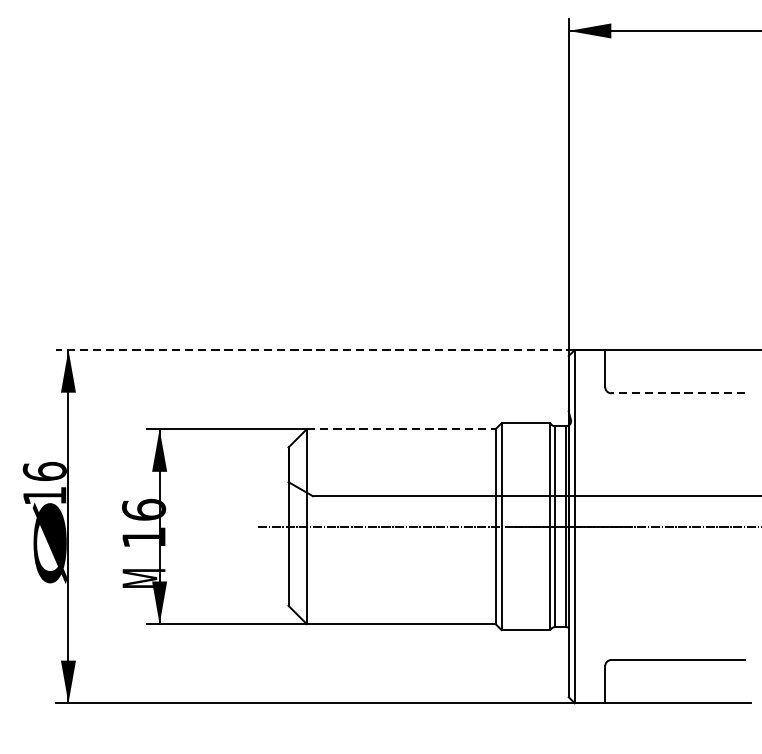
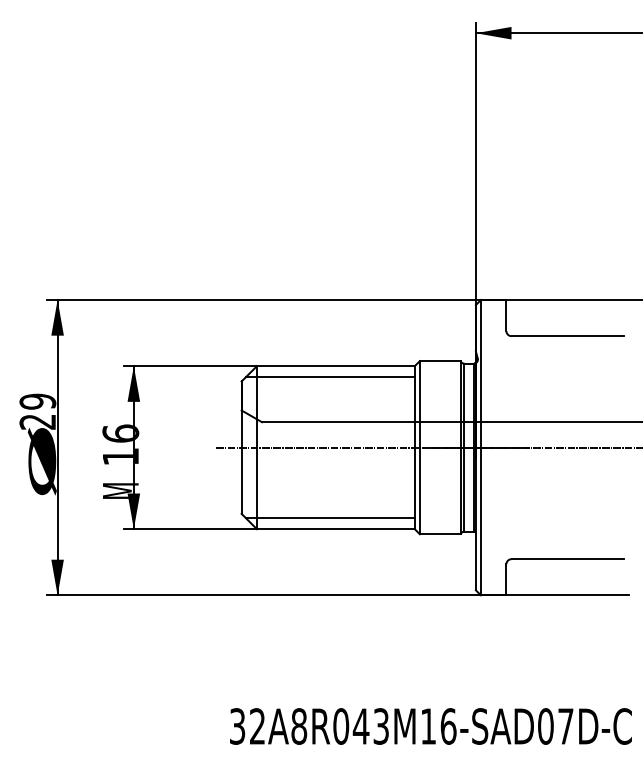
line: (315, 350) -> (264, 300), dashed -> solid
line: (678, 393) -> (567, 336), dashed -> solid
line: (400, 429) -> (335, 366), dashed -> solid
line: (393, 442) -> (329, 377), added
text: (44, 483) -> (37, 411), 16 -> 29
line: (393, 610) -> (329, 517), added

